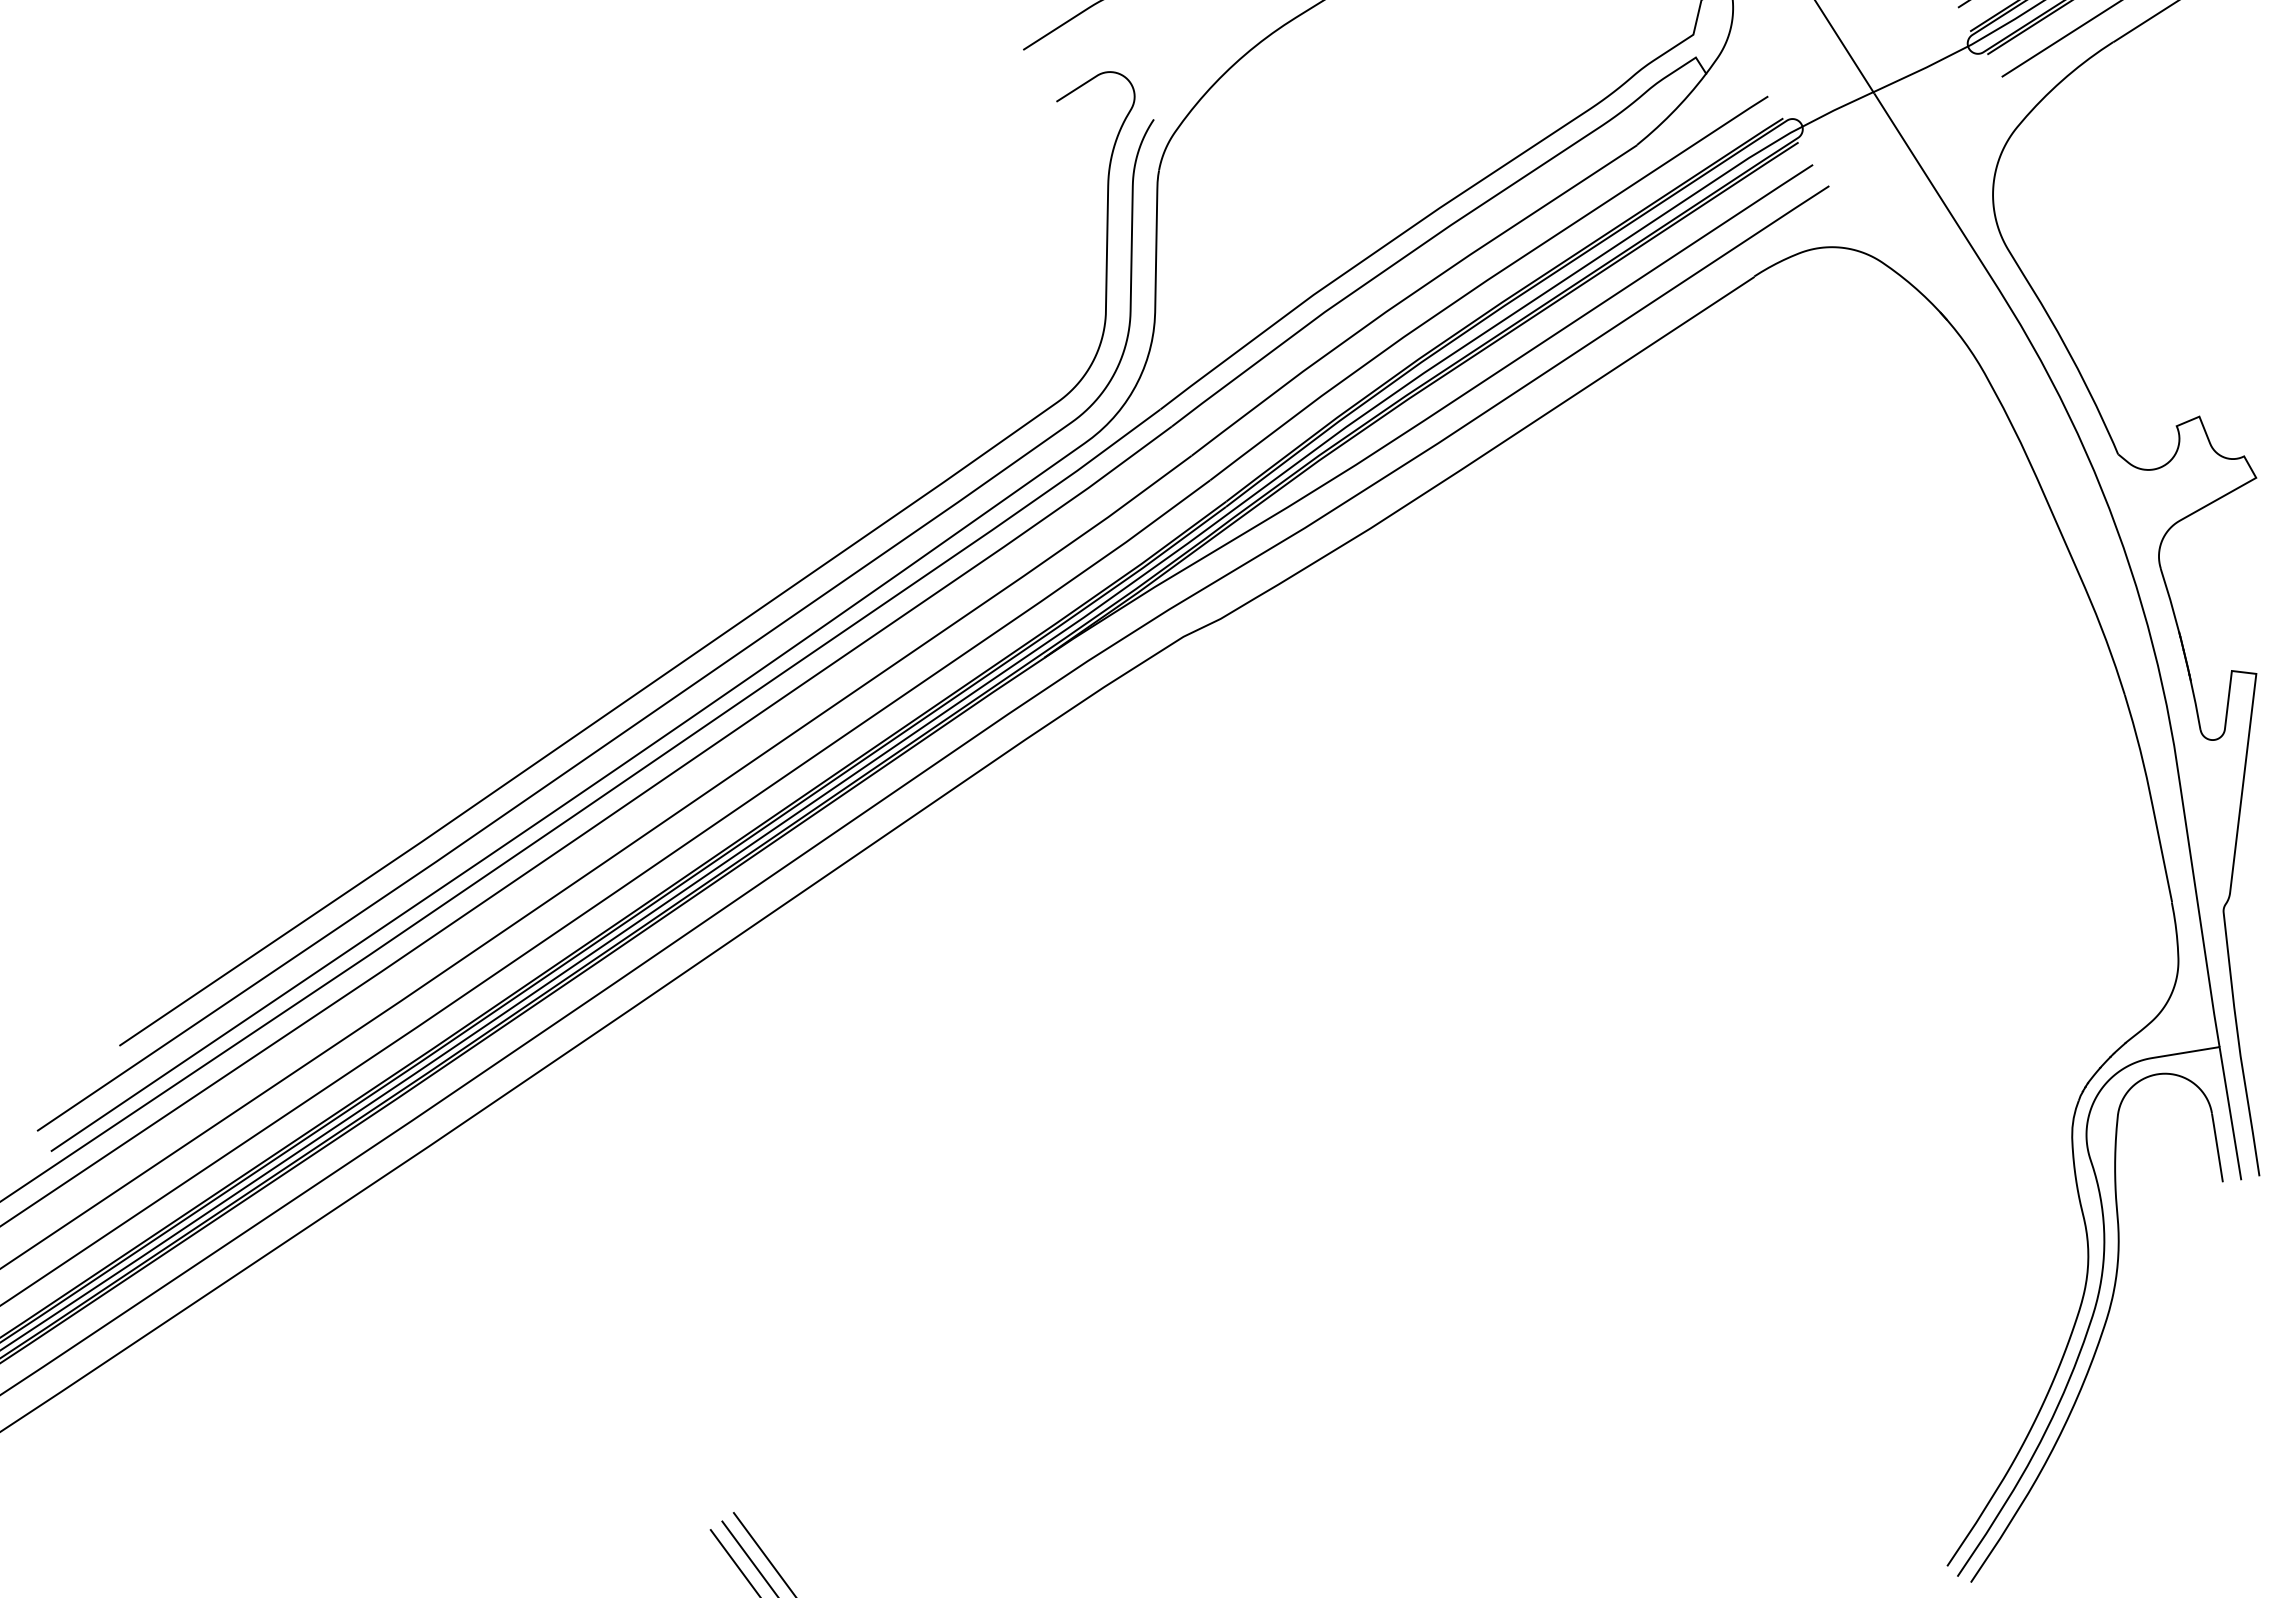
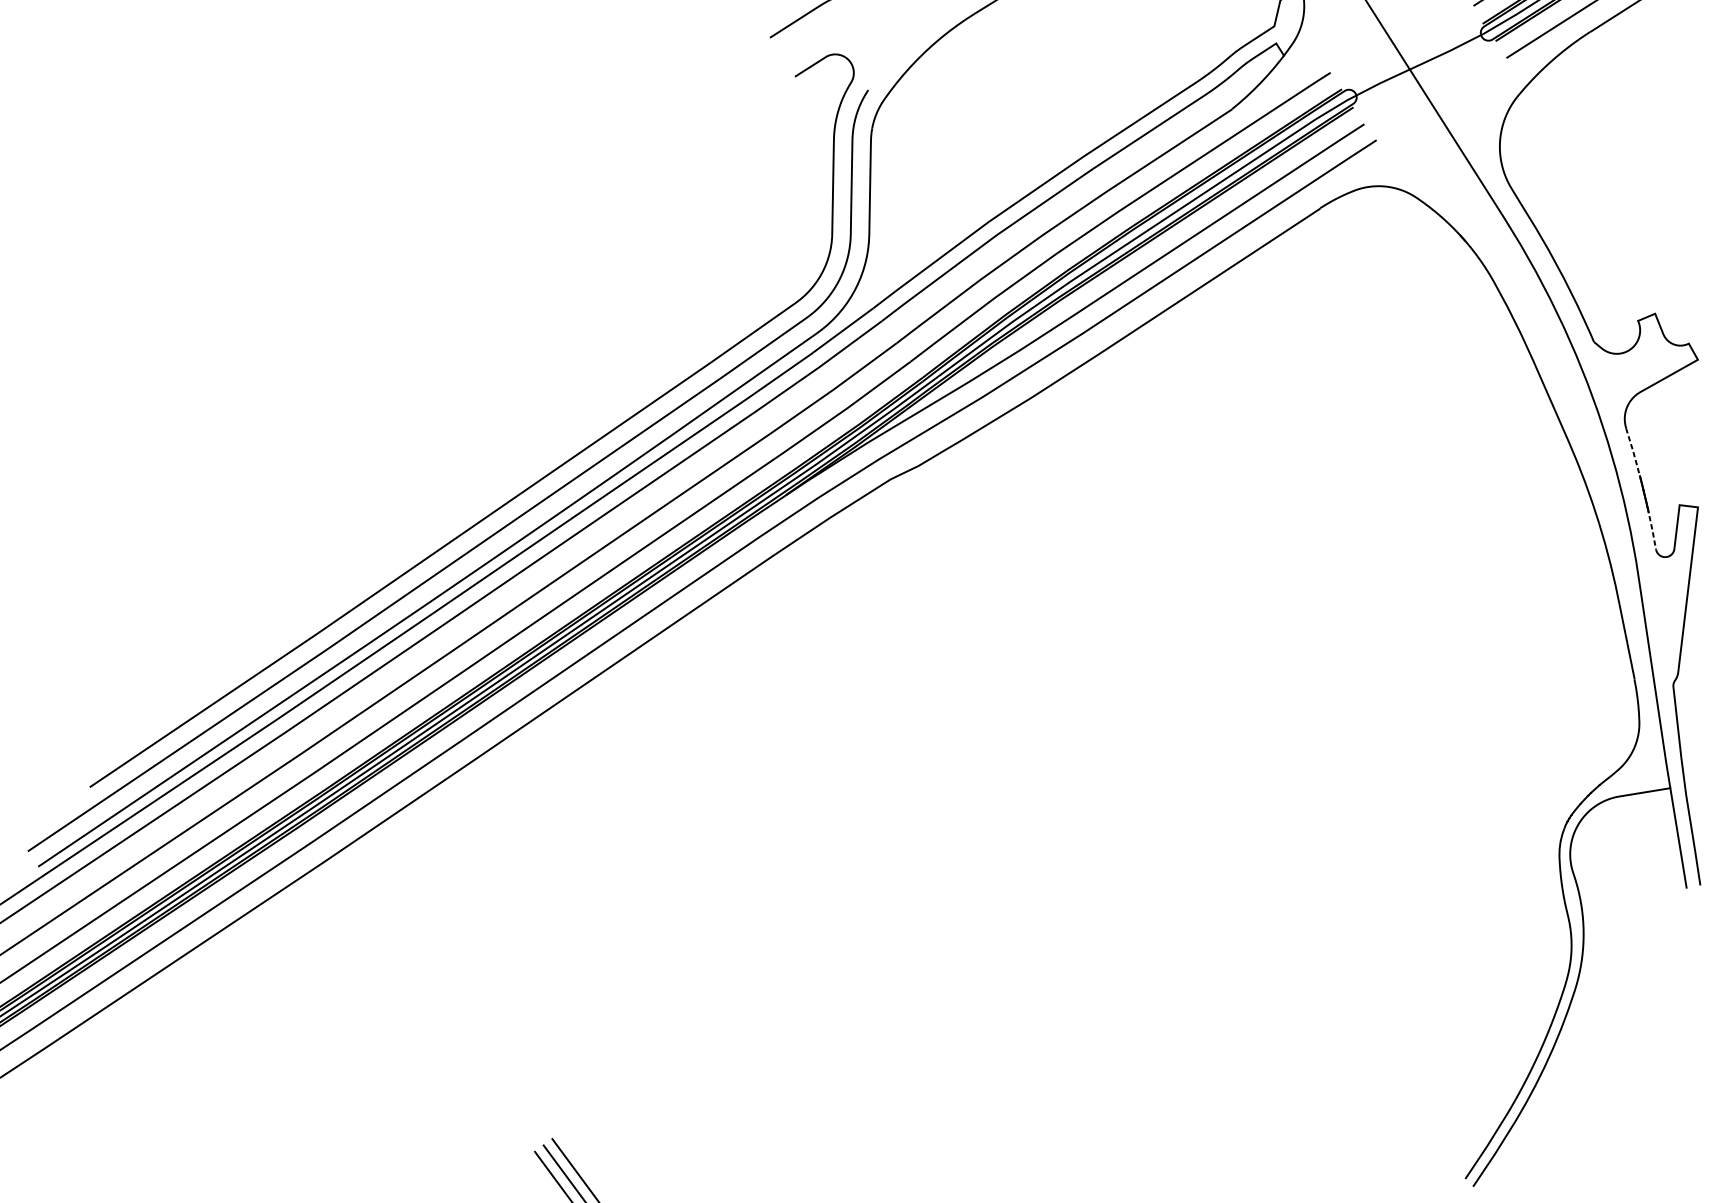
line: (2171, 602) -> (1634, 453), solid -> dashed
line: (2195, 702) -> (1652, 528), solid -> dashed
part: (2102, 1328) -> (1582, 1000), removed

